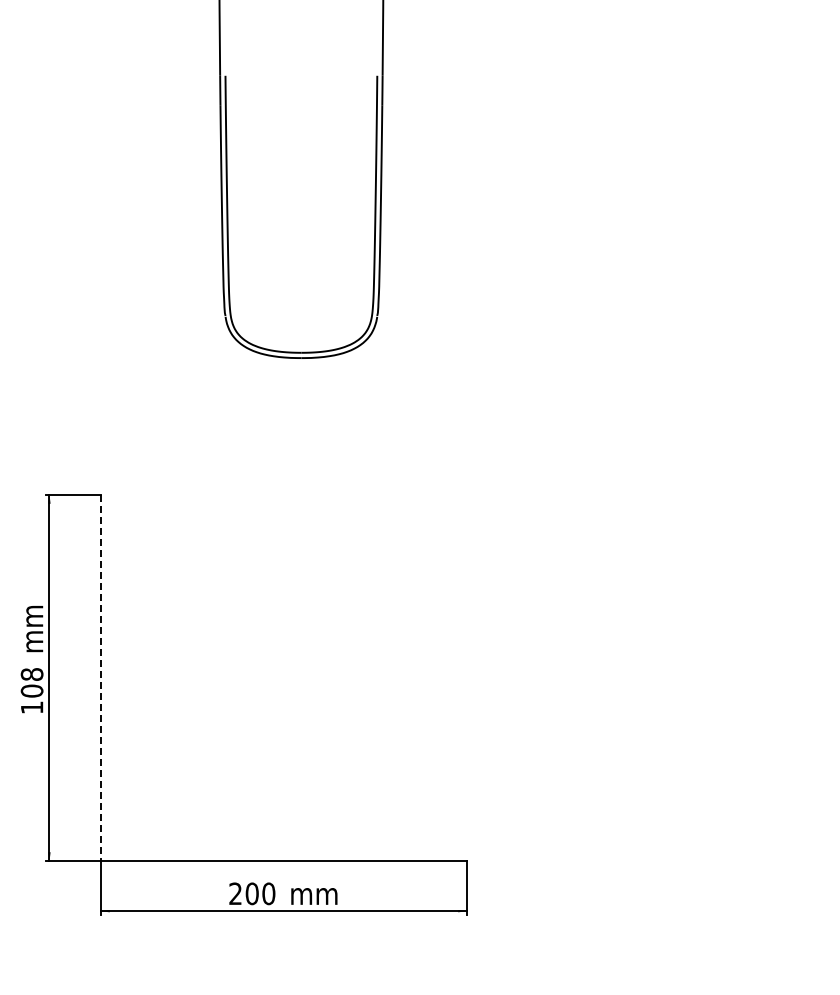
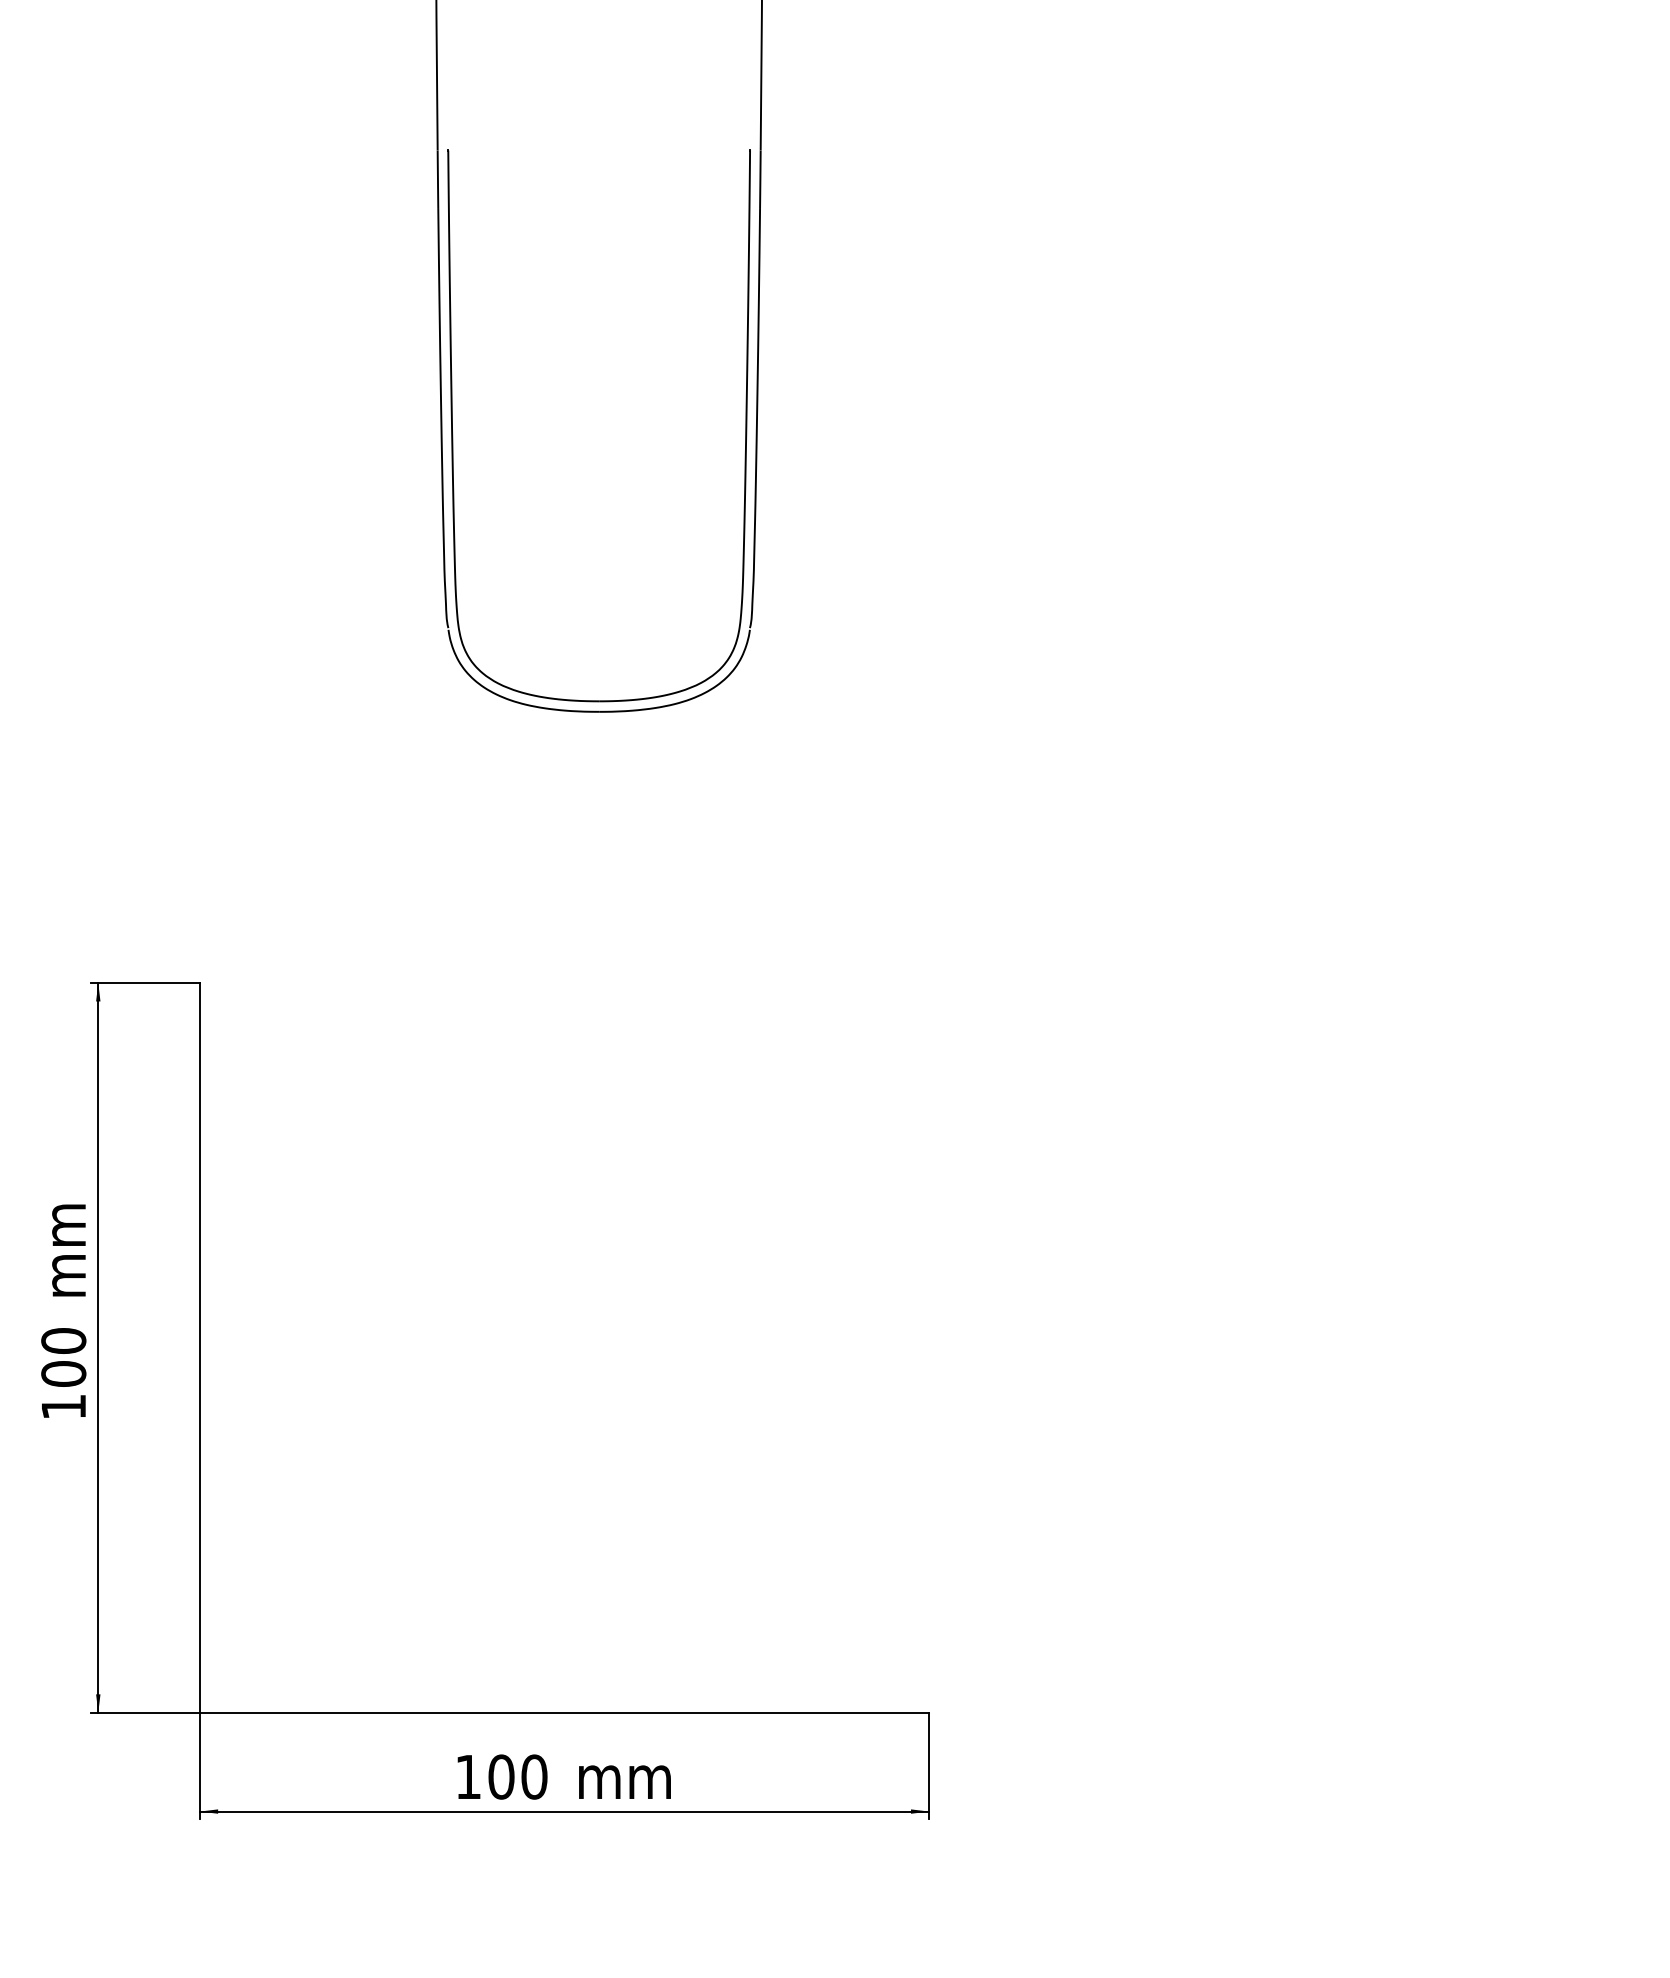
text: (32, 674) -> (64, 1340), 108 -> 100
line: (100, 678) -> (199, 1348), dashed -> solid
text: (235, 893) -> (468, 1776), 200 -> 100

